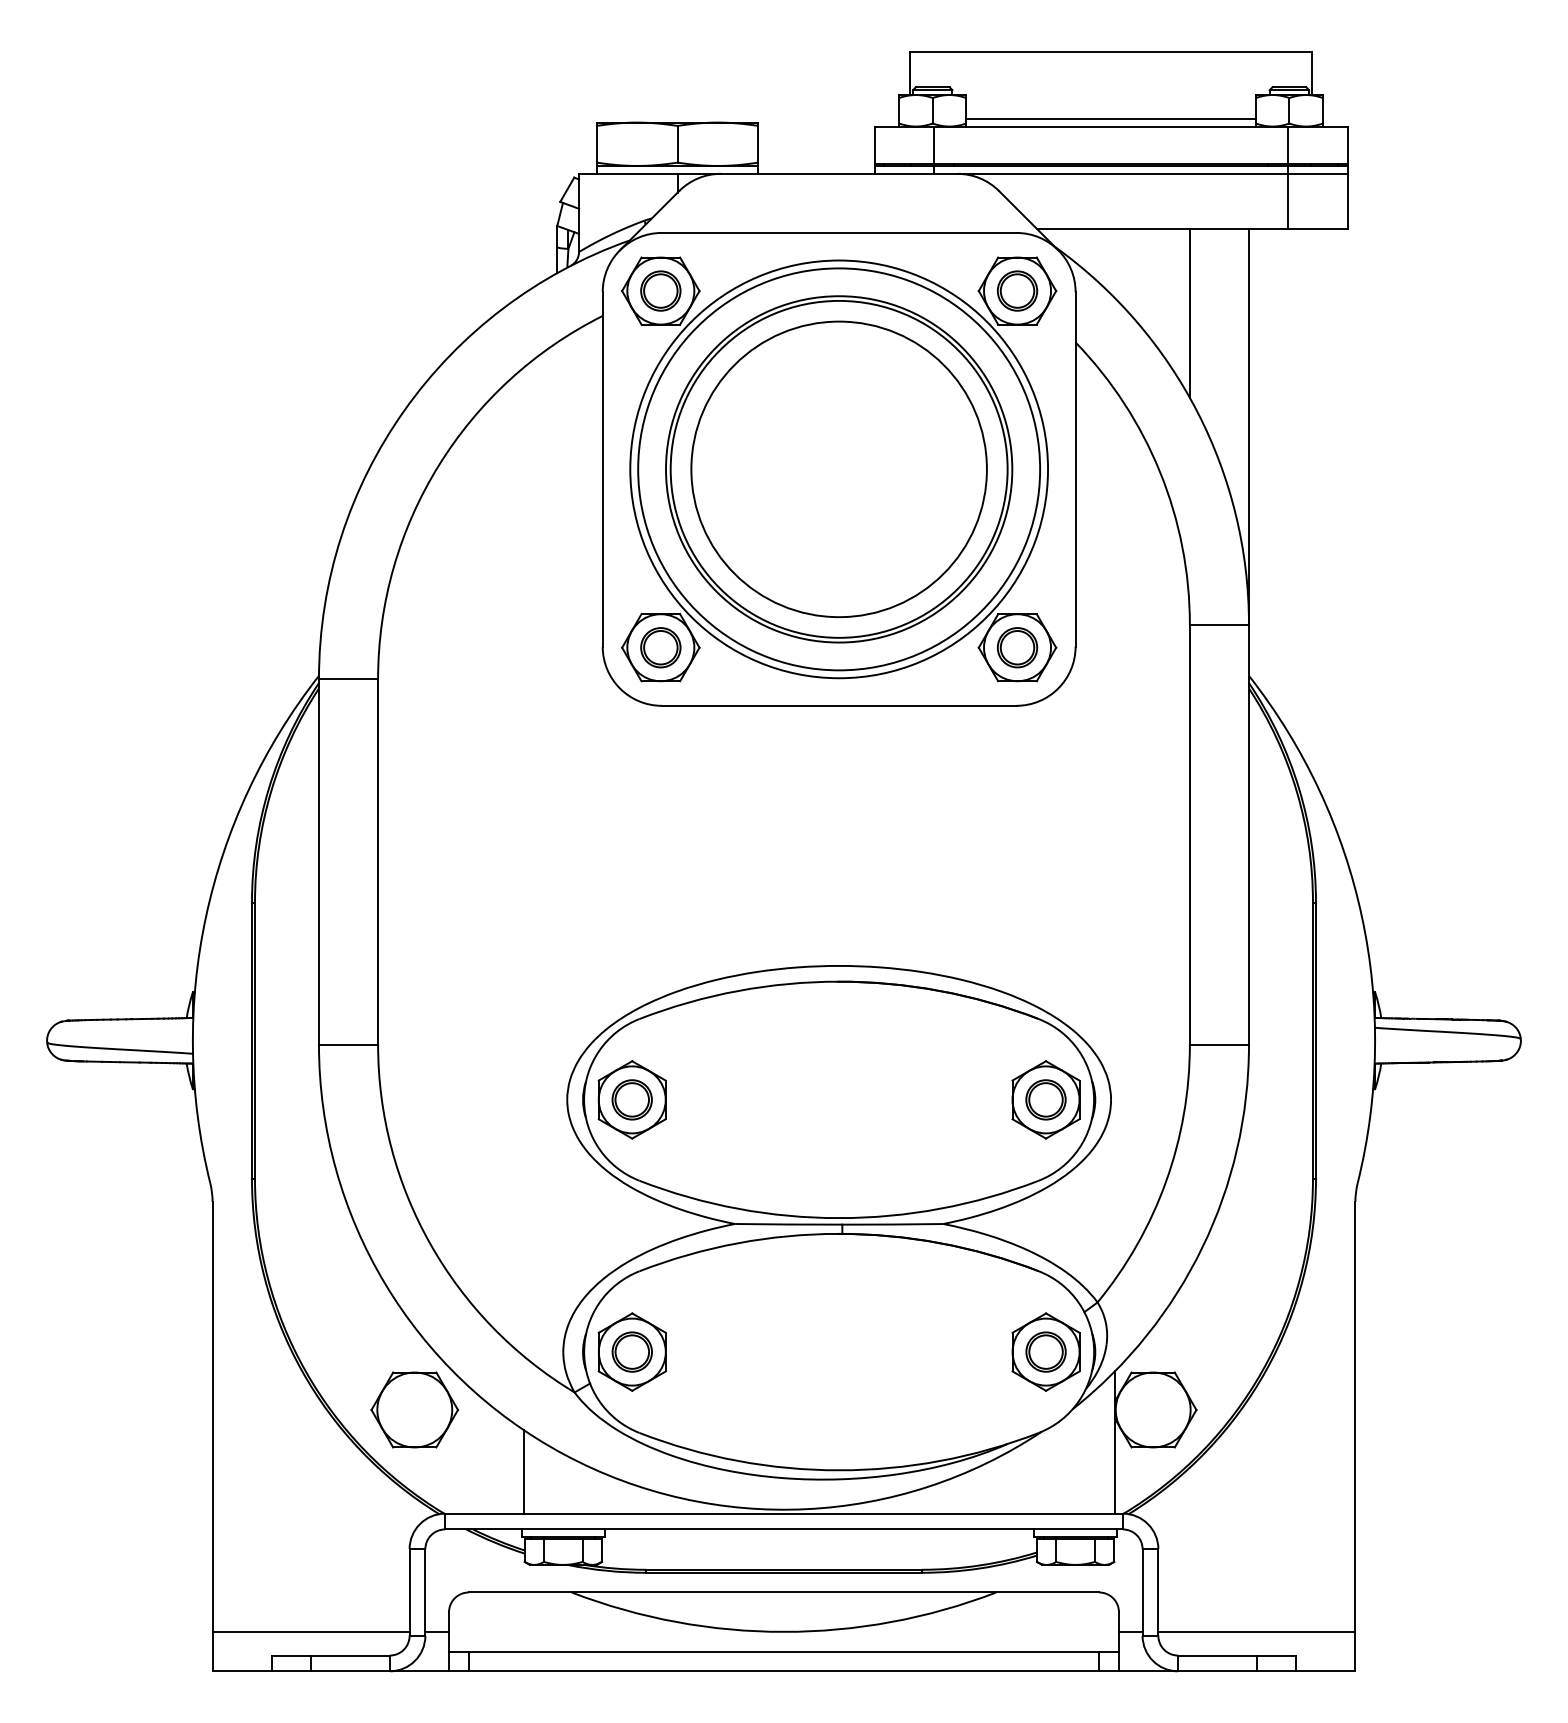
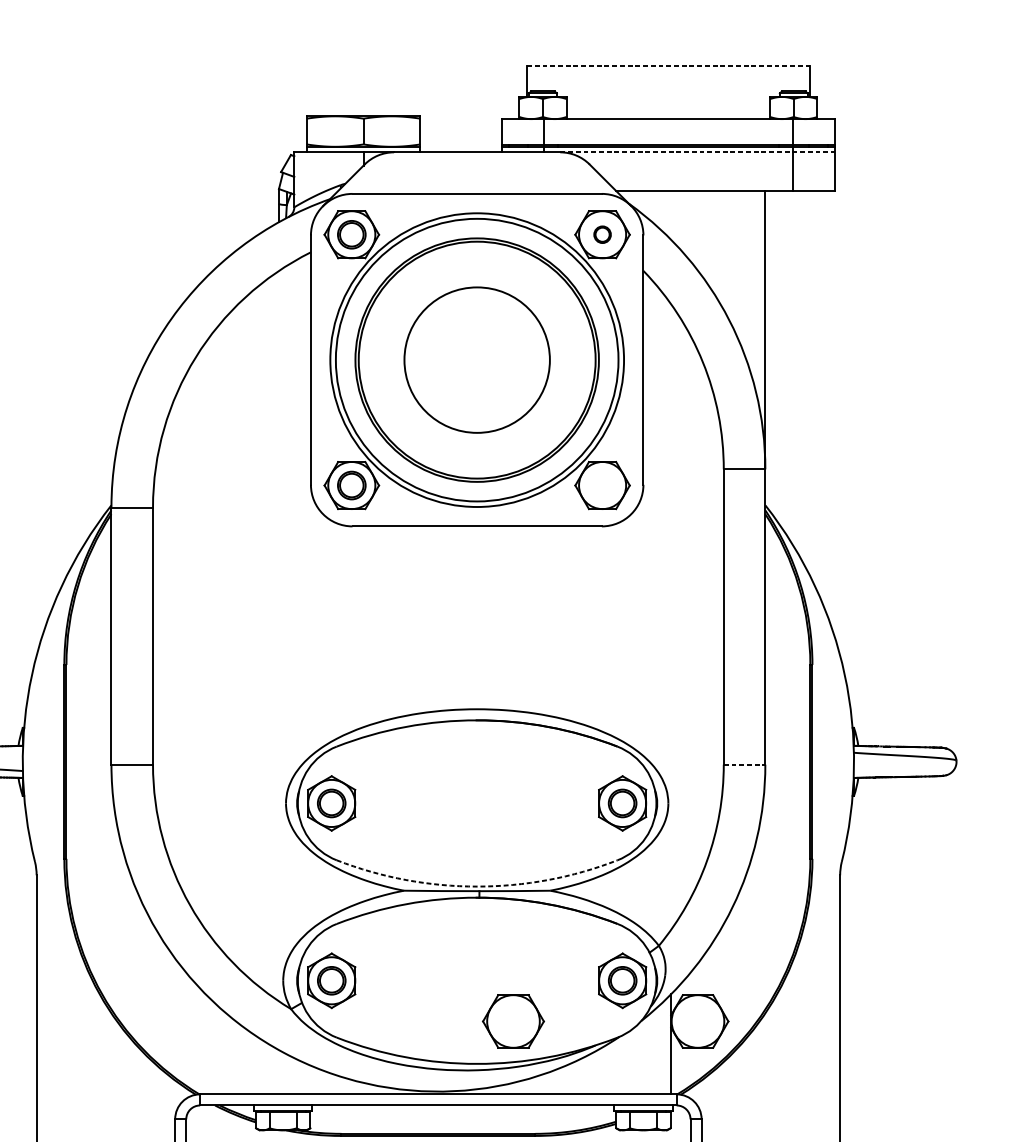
line: (1111, 51) -> (668, 66), solid -> dashed
line: (1110, 118) -> (667, 113), removed
line: (1152, 173) -> (697, 152), solid -> dashed
part: (1017, 290) -> (602, 234), size x0.6
line: (1189, 313) -> (723, 250), removed
circle: (838, 469) -> (476, 360), size x0.7
part: (1017, 647) -> (602, 485), removed
line: (1219, 1044) -> (744, 764), solid -> dashed
arc: (839, 1218) -> (477, 886), solid -> dashed
part: (414, 1409) -> (513, 1021), moved
line: (523, 1471) -> (255, 1064), removed

